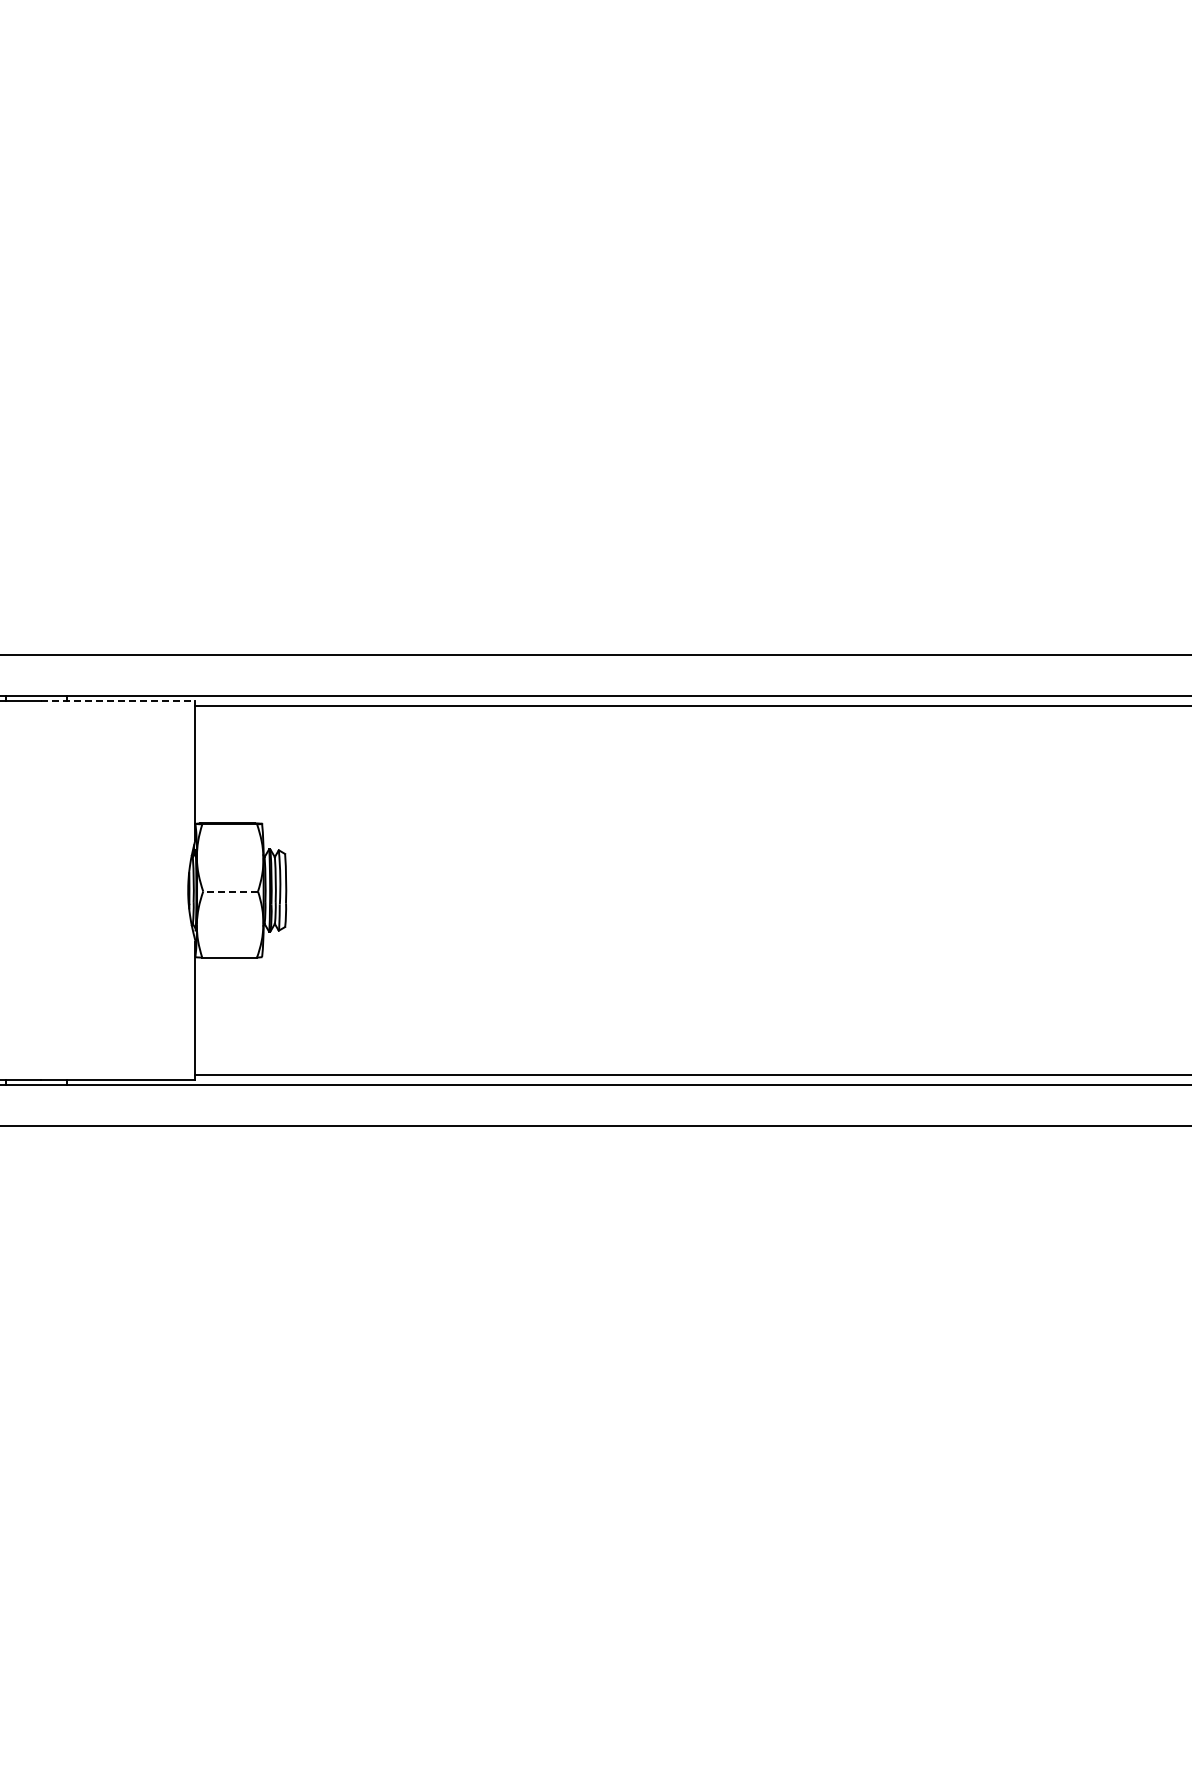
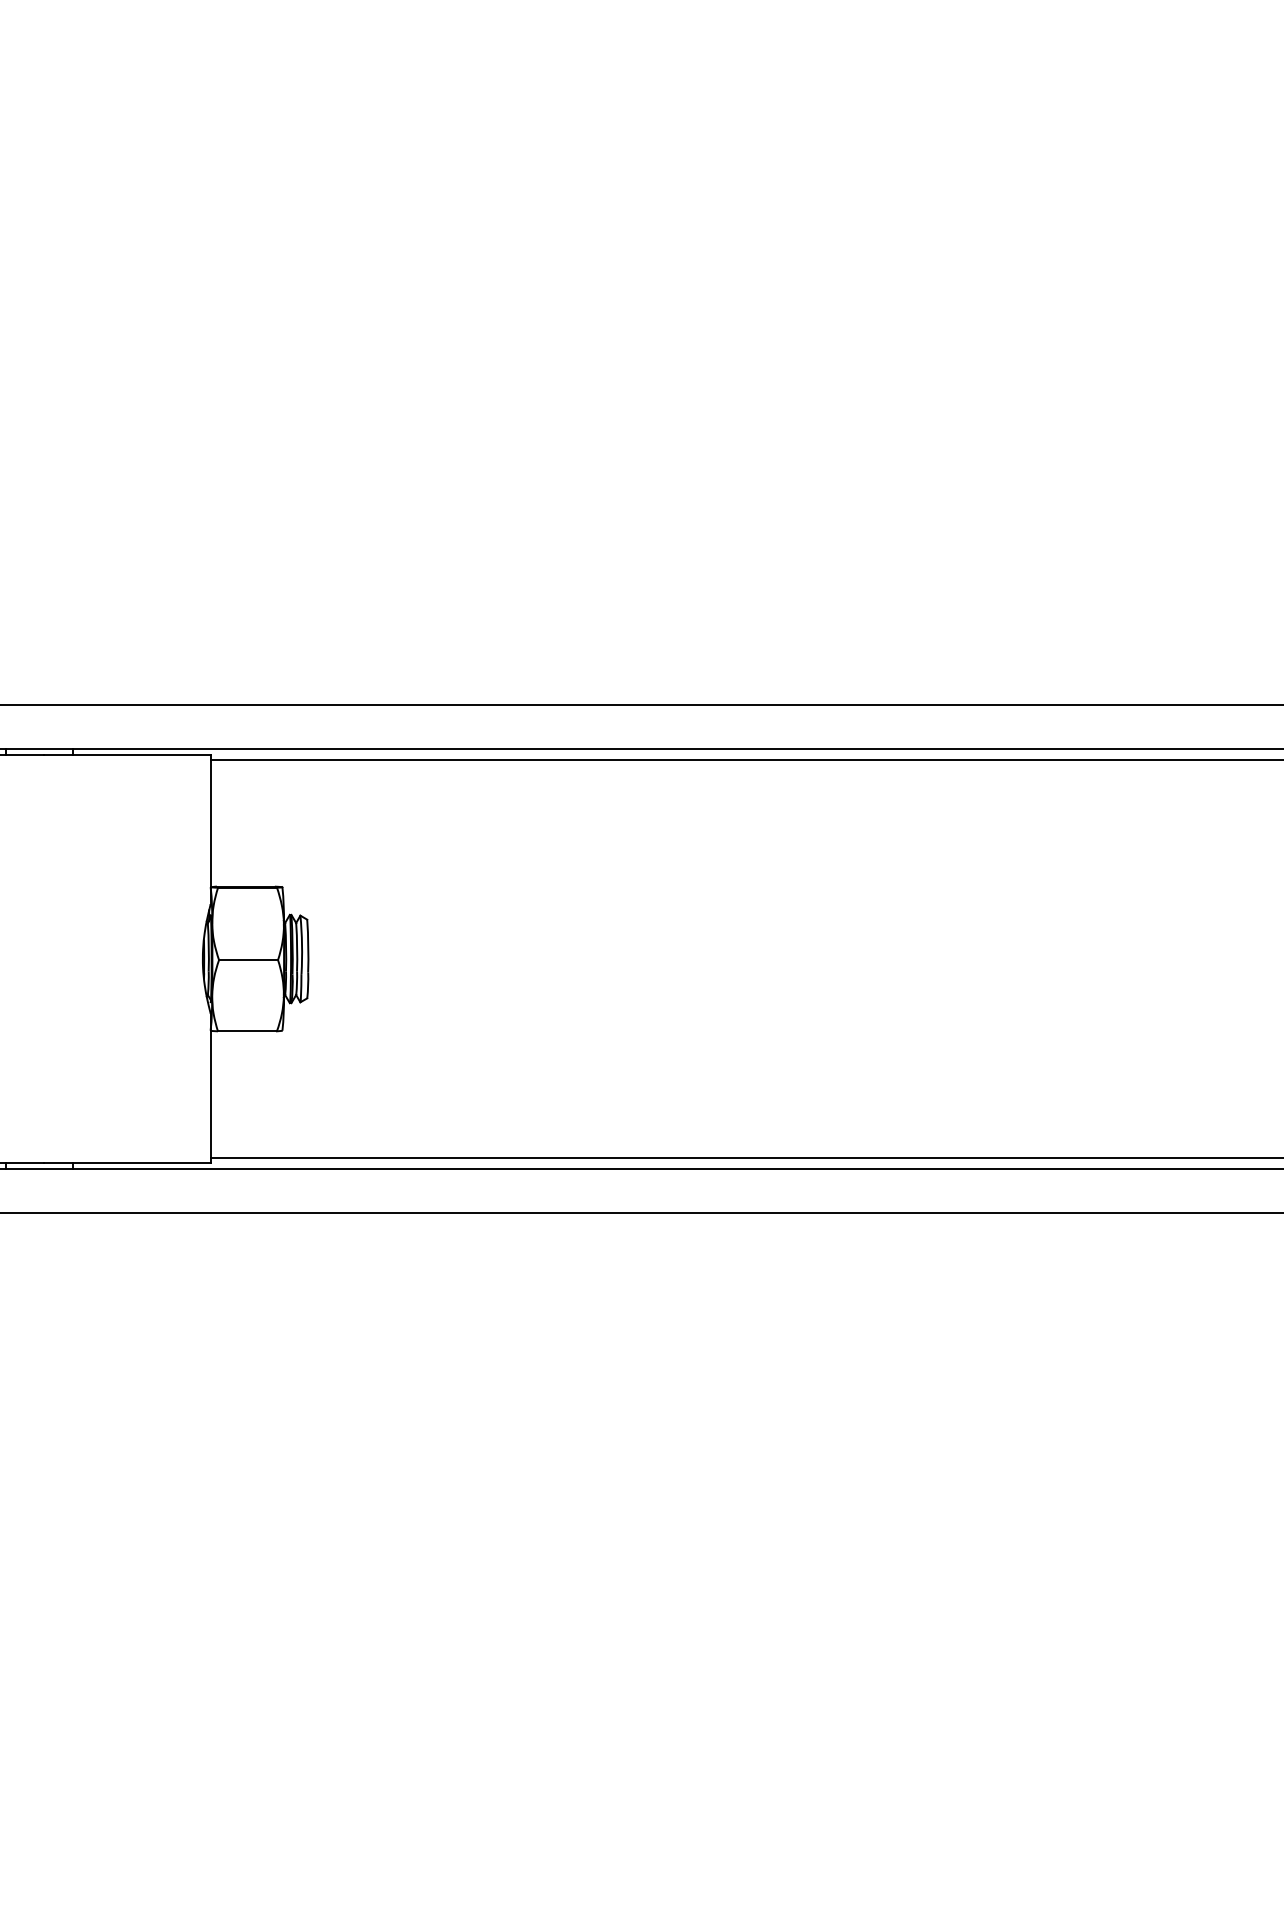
line: (118, 700) -> (127, 754), dashed -> solid
line: (230, 891) -> (248, 960), dashed -> solid

